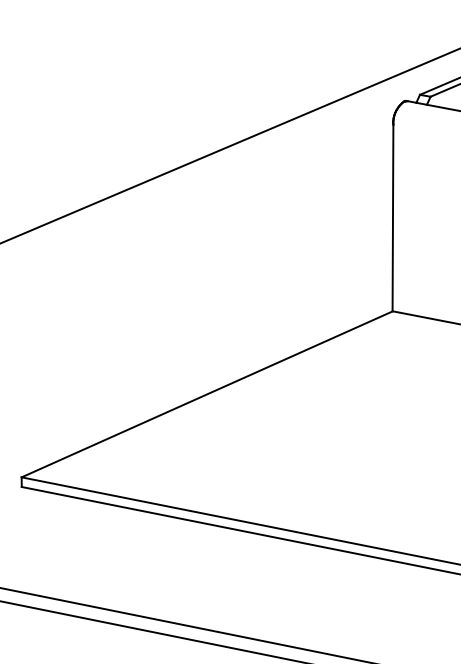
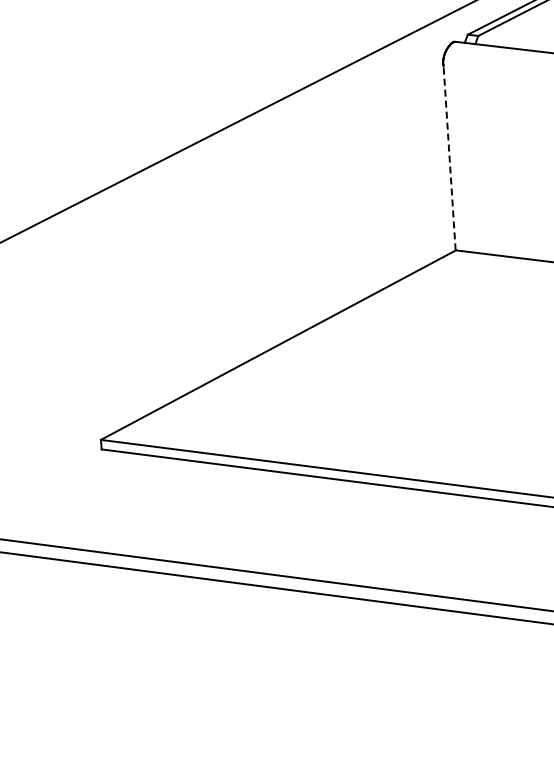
line: (392, 217) -> (449, 157), solid -> dashed

